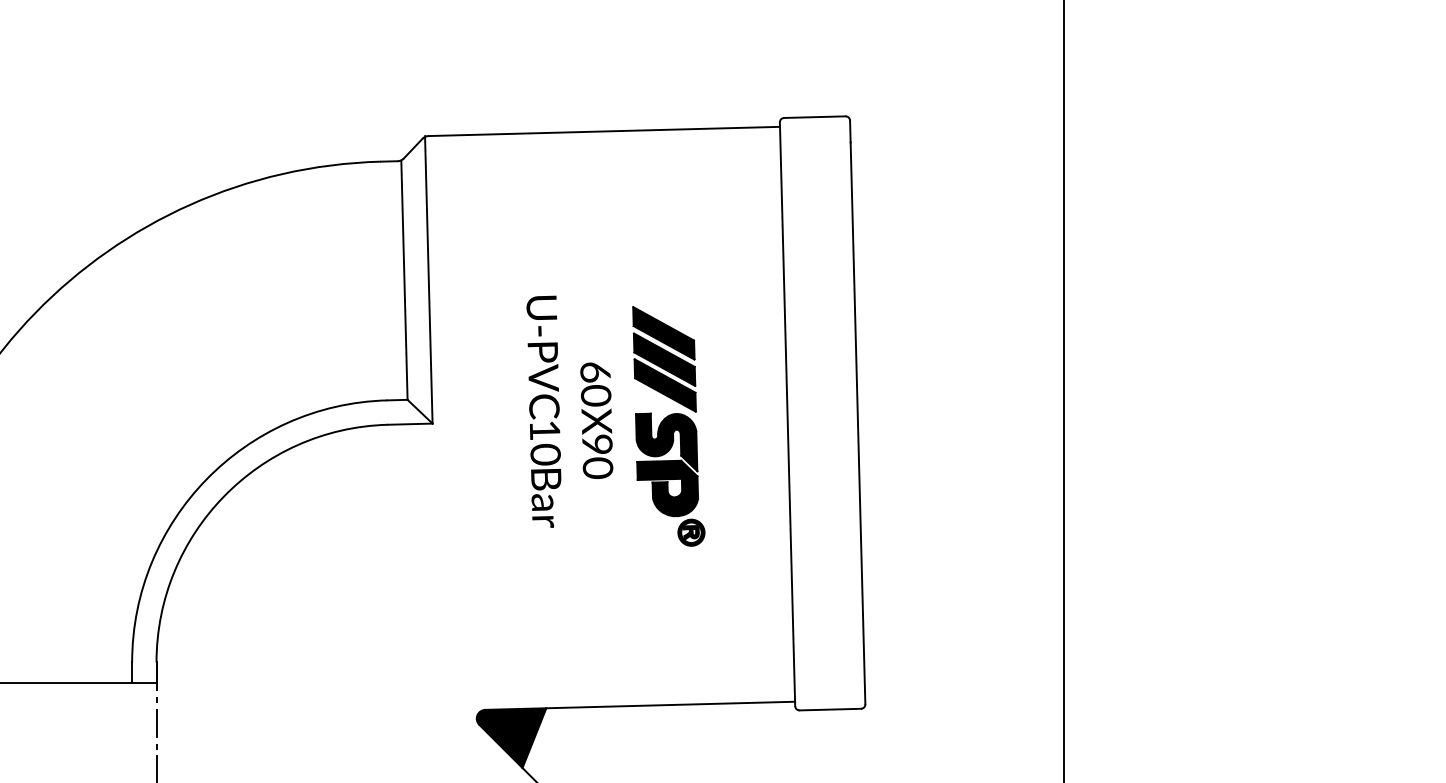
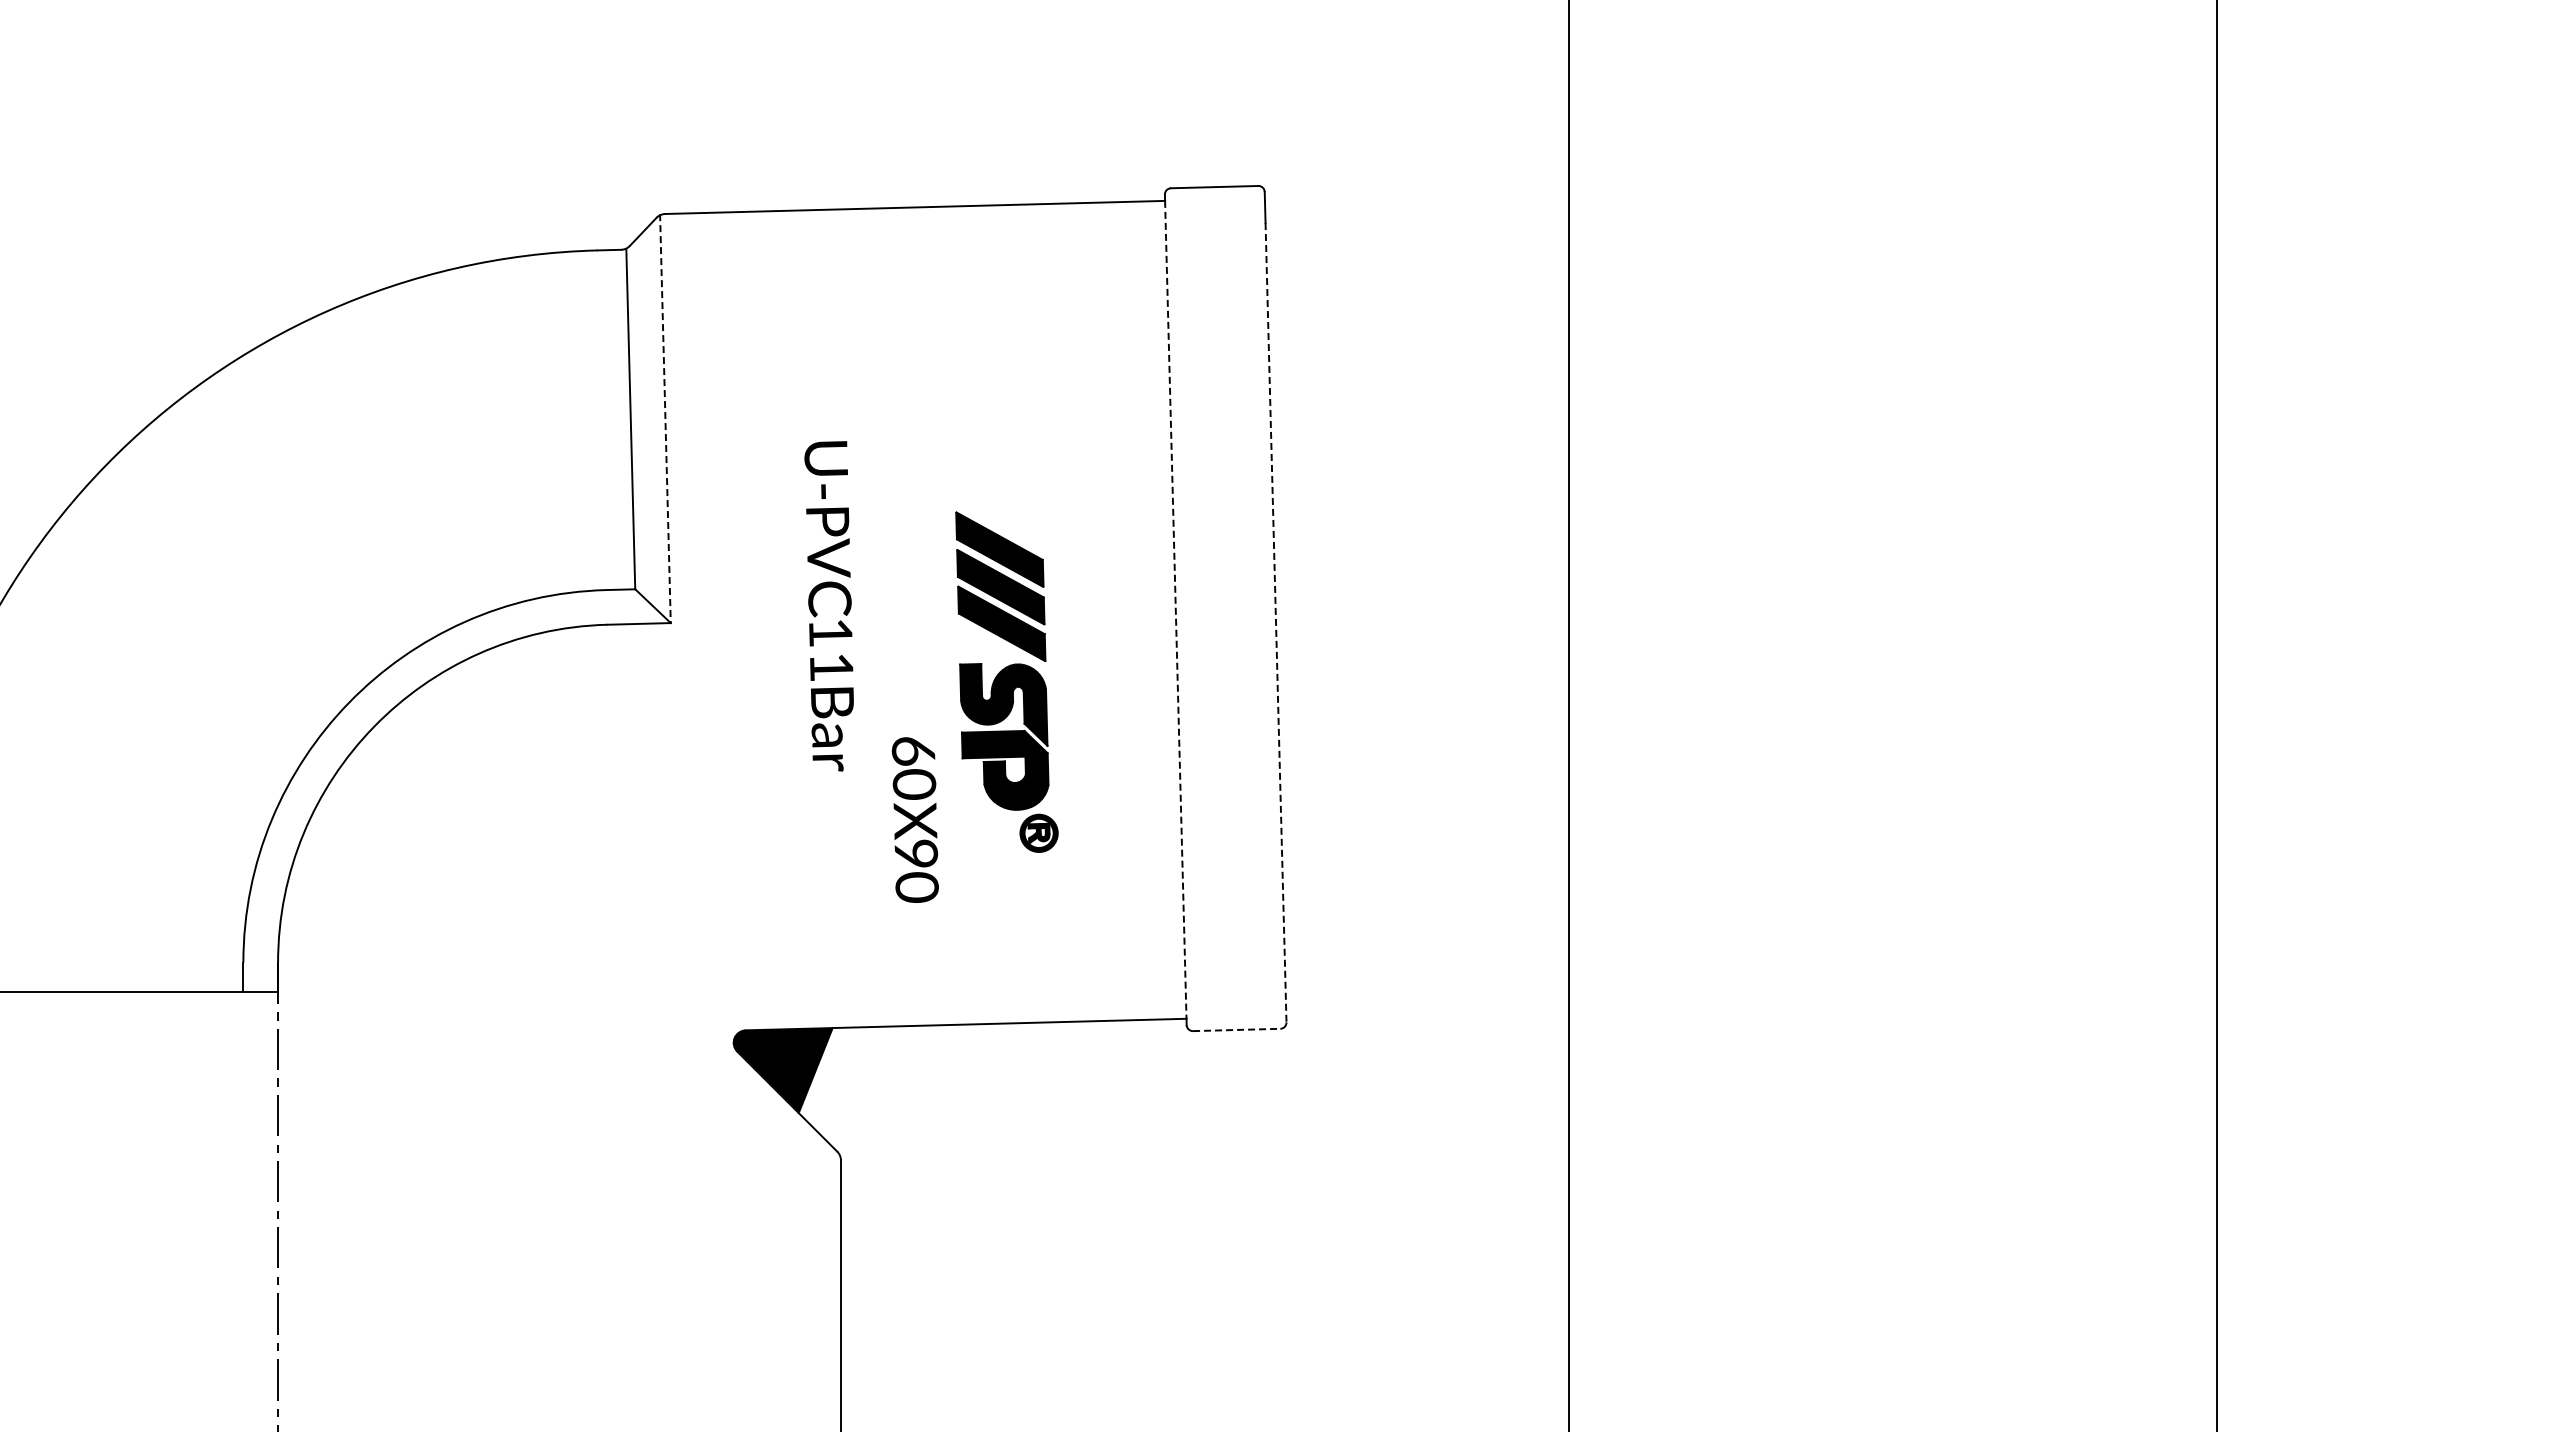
line: (428, 279) -> (665, 418), solid -> dashed
line: (787, 414) -> (1175, 610), solid -> dashed
text: (596, 420) -> (914, 819), moved
line: (858, 423) -> (1276, 622), solid -> dashed
part: (668, 426) -> (1006, 681), moved
text: (545, 454) -> (831, 666), 10 -> 11
line: (830, 709) -> (1236, 1029), solid -> dashed

